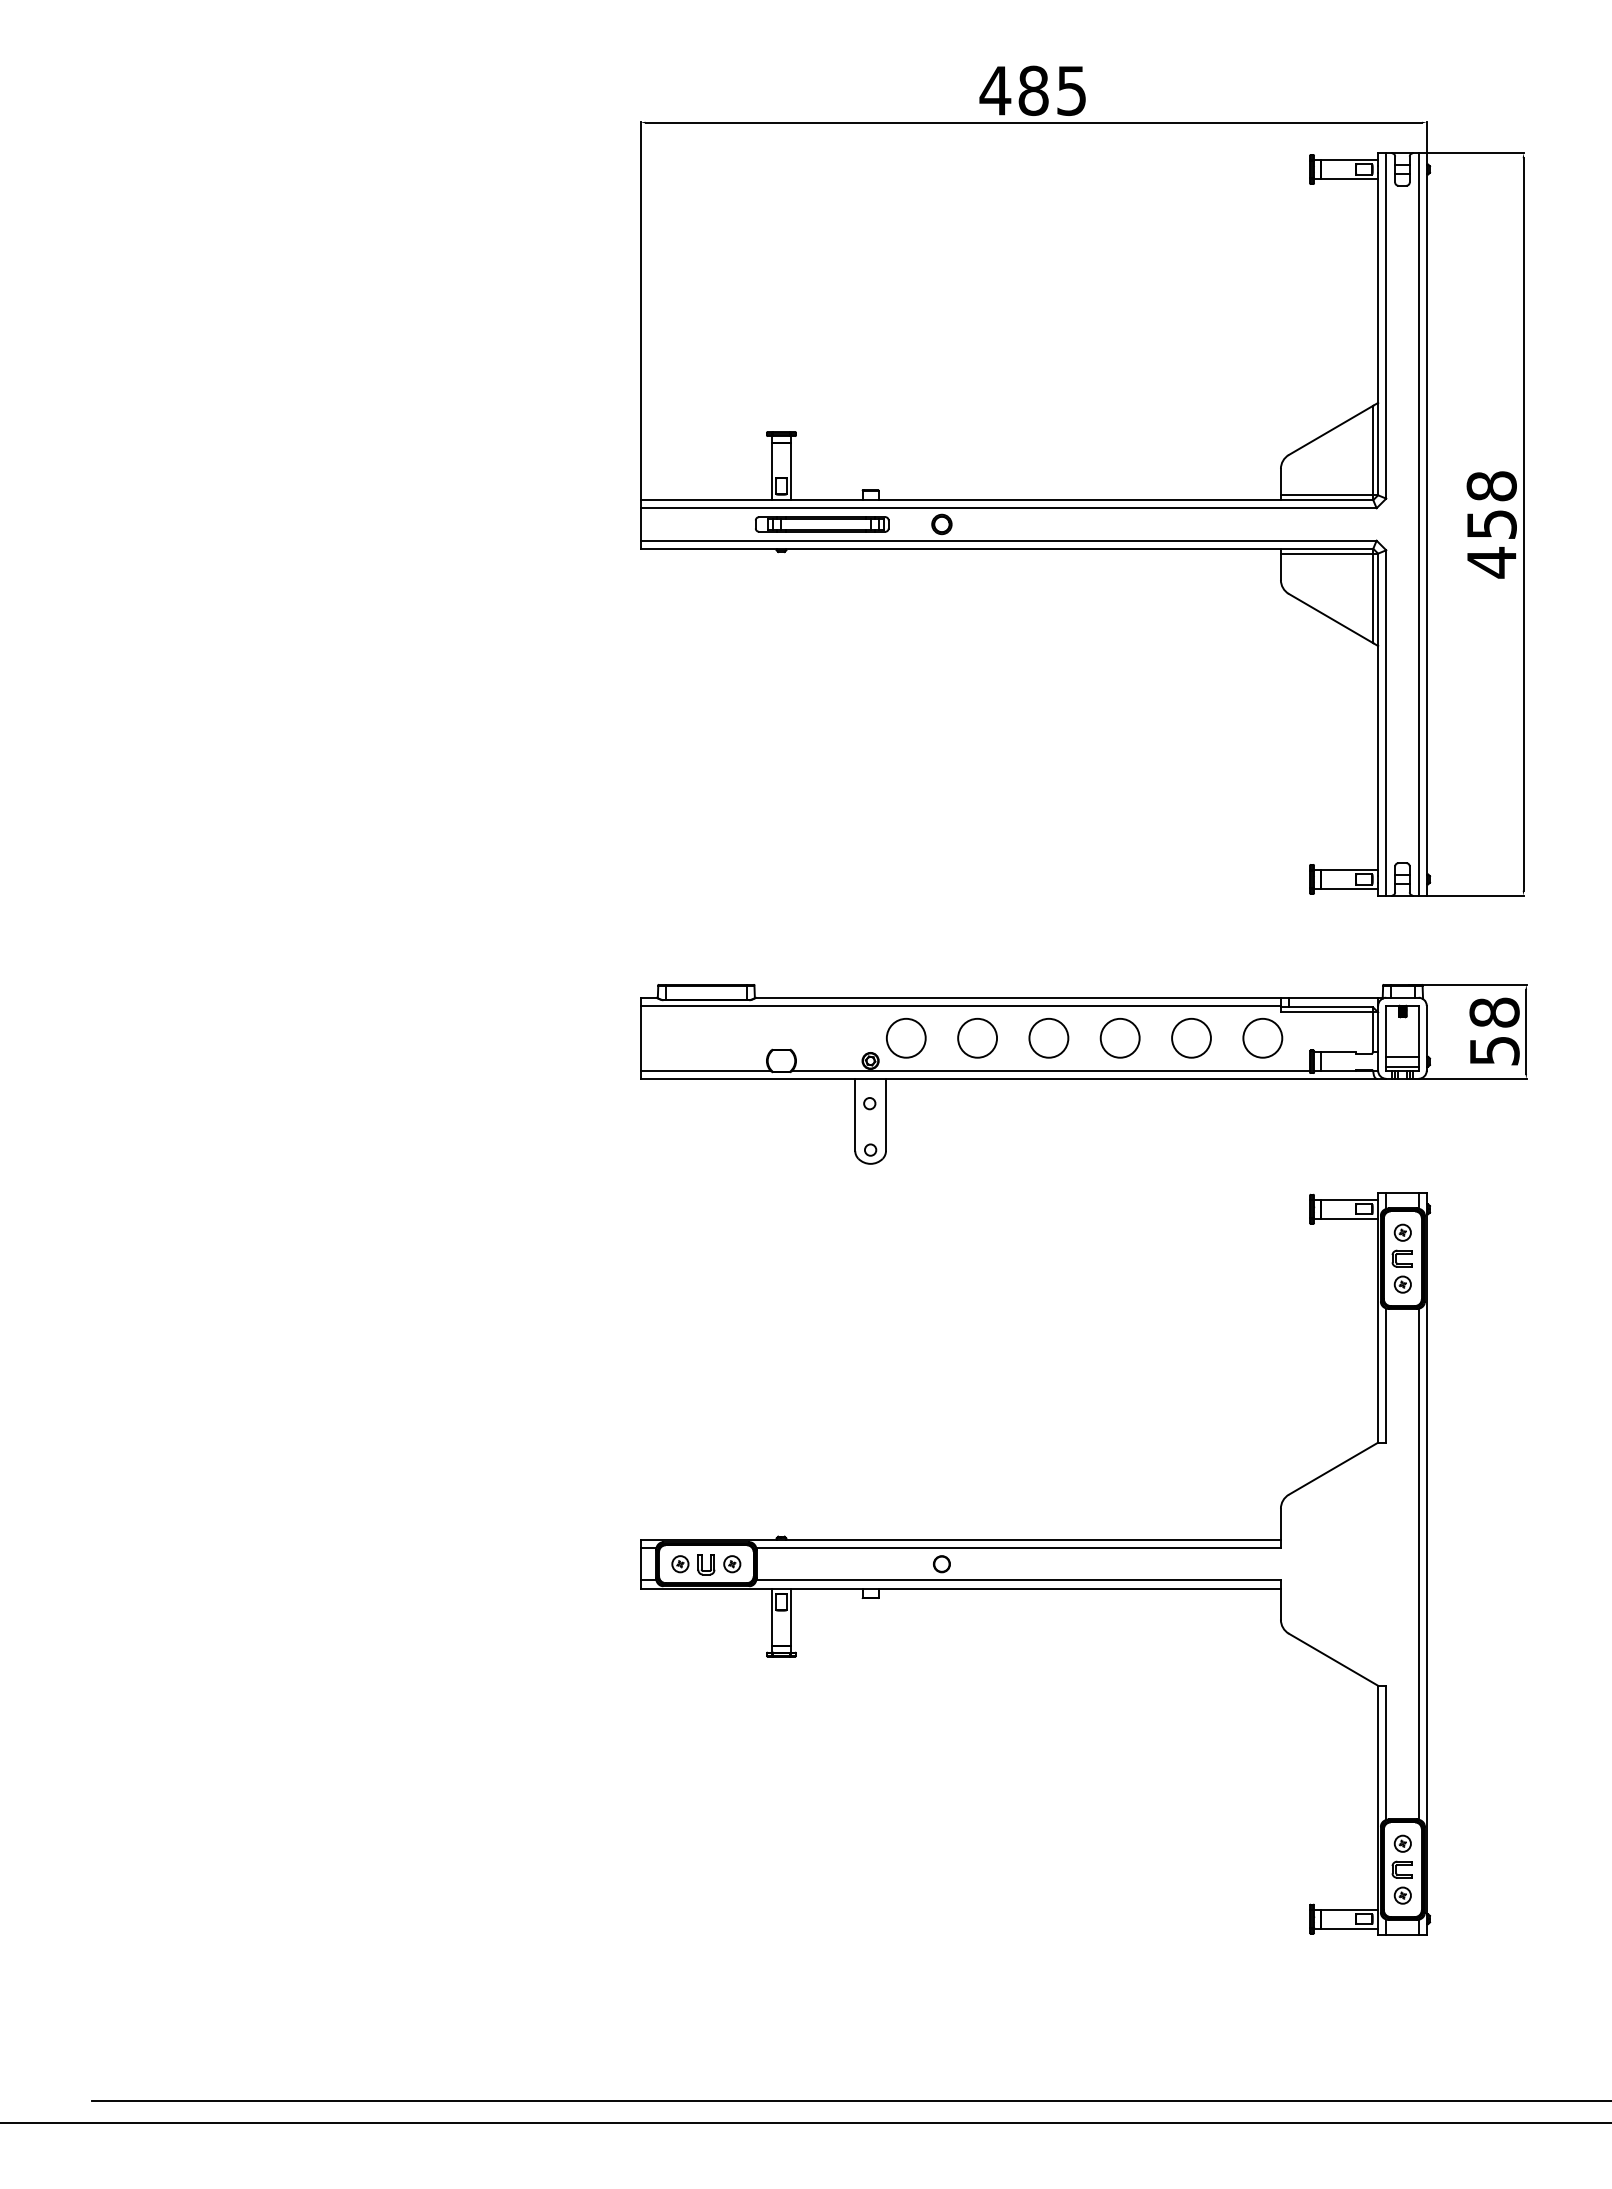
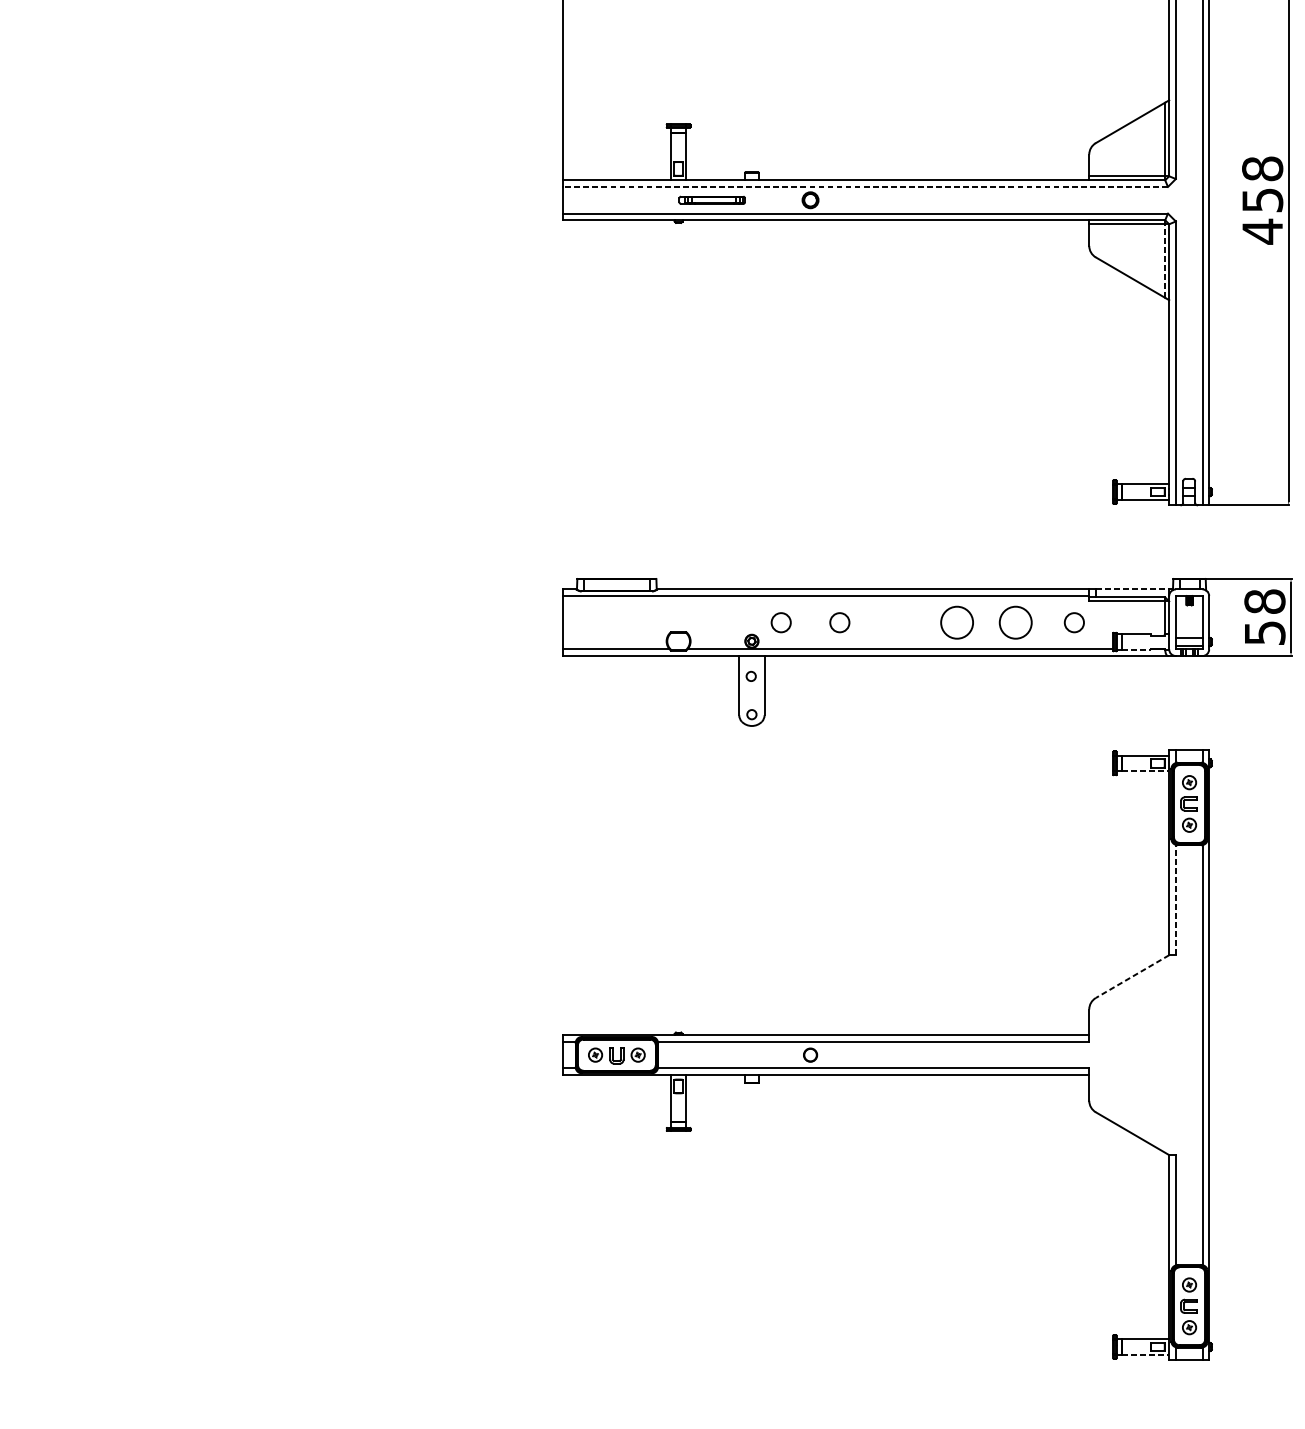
line: (1008, 508) -> (865, 187), solid -> dashed
part: (822, 524) -> (712, 200), size x0.6
line: (1373, 598) -> (1165, 261), solid -> dashed
line: (1333, 997) -> (1132, 589), solid -> dashed
circle: (905, 1037) -> (780, 622), size x0.6
circle: (977, 1037) -> (839, 622), size x0.6
circle: (1262, 1037) -> (1074, 622), size x0.6
circle: (1048, 1038) -> (898, 622), removed
line: (1338, 1071) -> (1136, 650), solid -> dashed
line: (1349, 1218) -> (1145, 770), solid -> dashed
line: (1386, 1375) -> (1176, 899), solid -> dashed
line: (1333, 1468) -> (1132, 976), solid -> dashed
line: (1349, 1928) -> (1145, 1354), solid -> dashed

